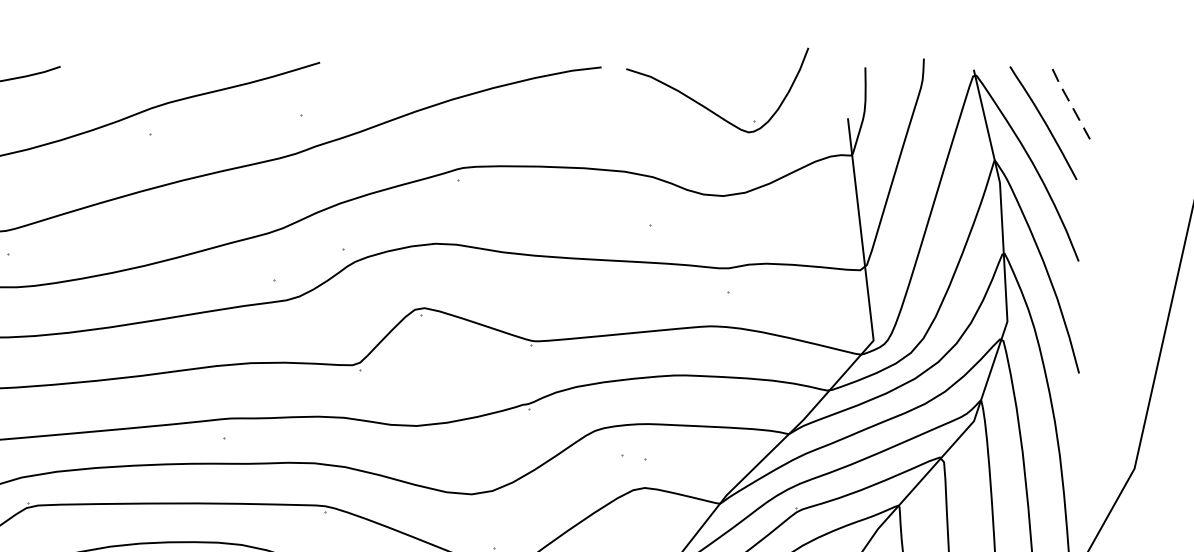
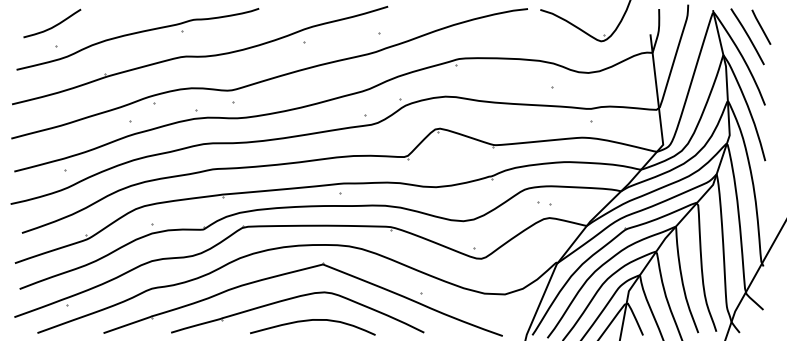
line: (1071, 104) -> (761, 27), dashed -> solid

